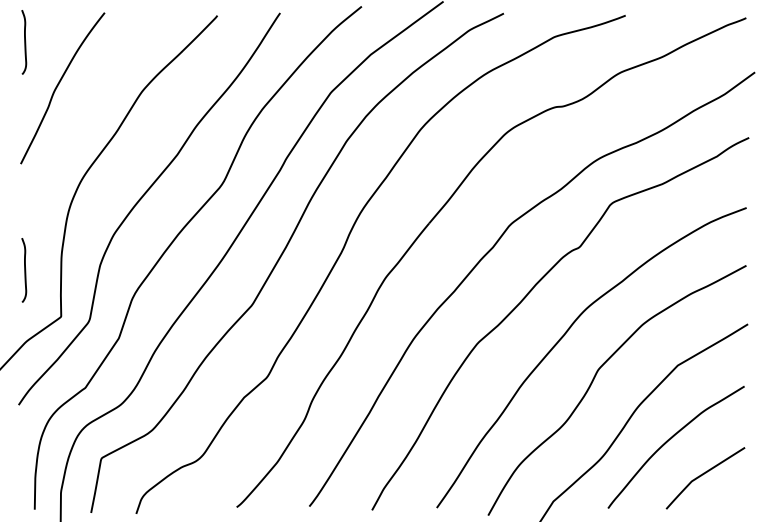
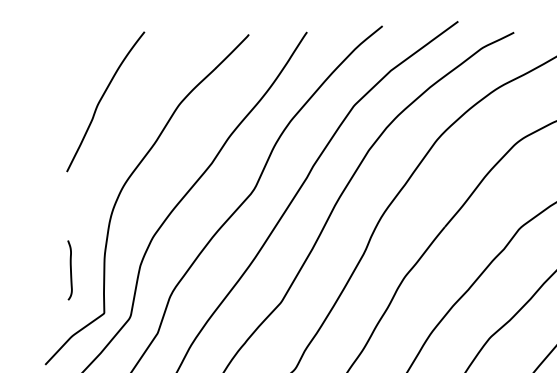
curve: (24, 42) -> (70, 59), removed

